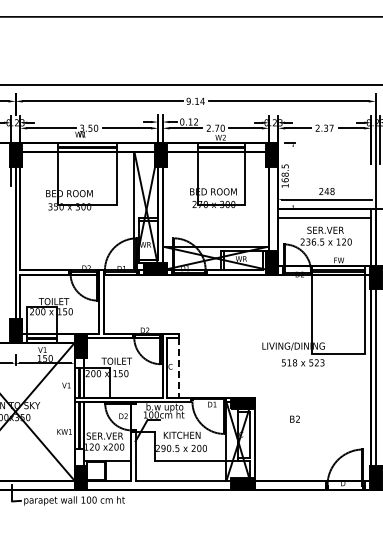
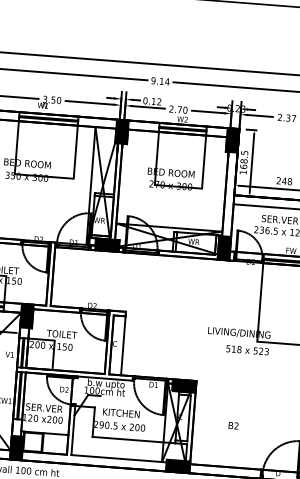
line: (293, 175) -> (252, 162), added
line: (178, 367) -> (122, 345), dashed -> solid
text: (294, 418) -> (233, 425), moved

